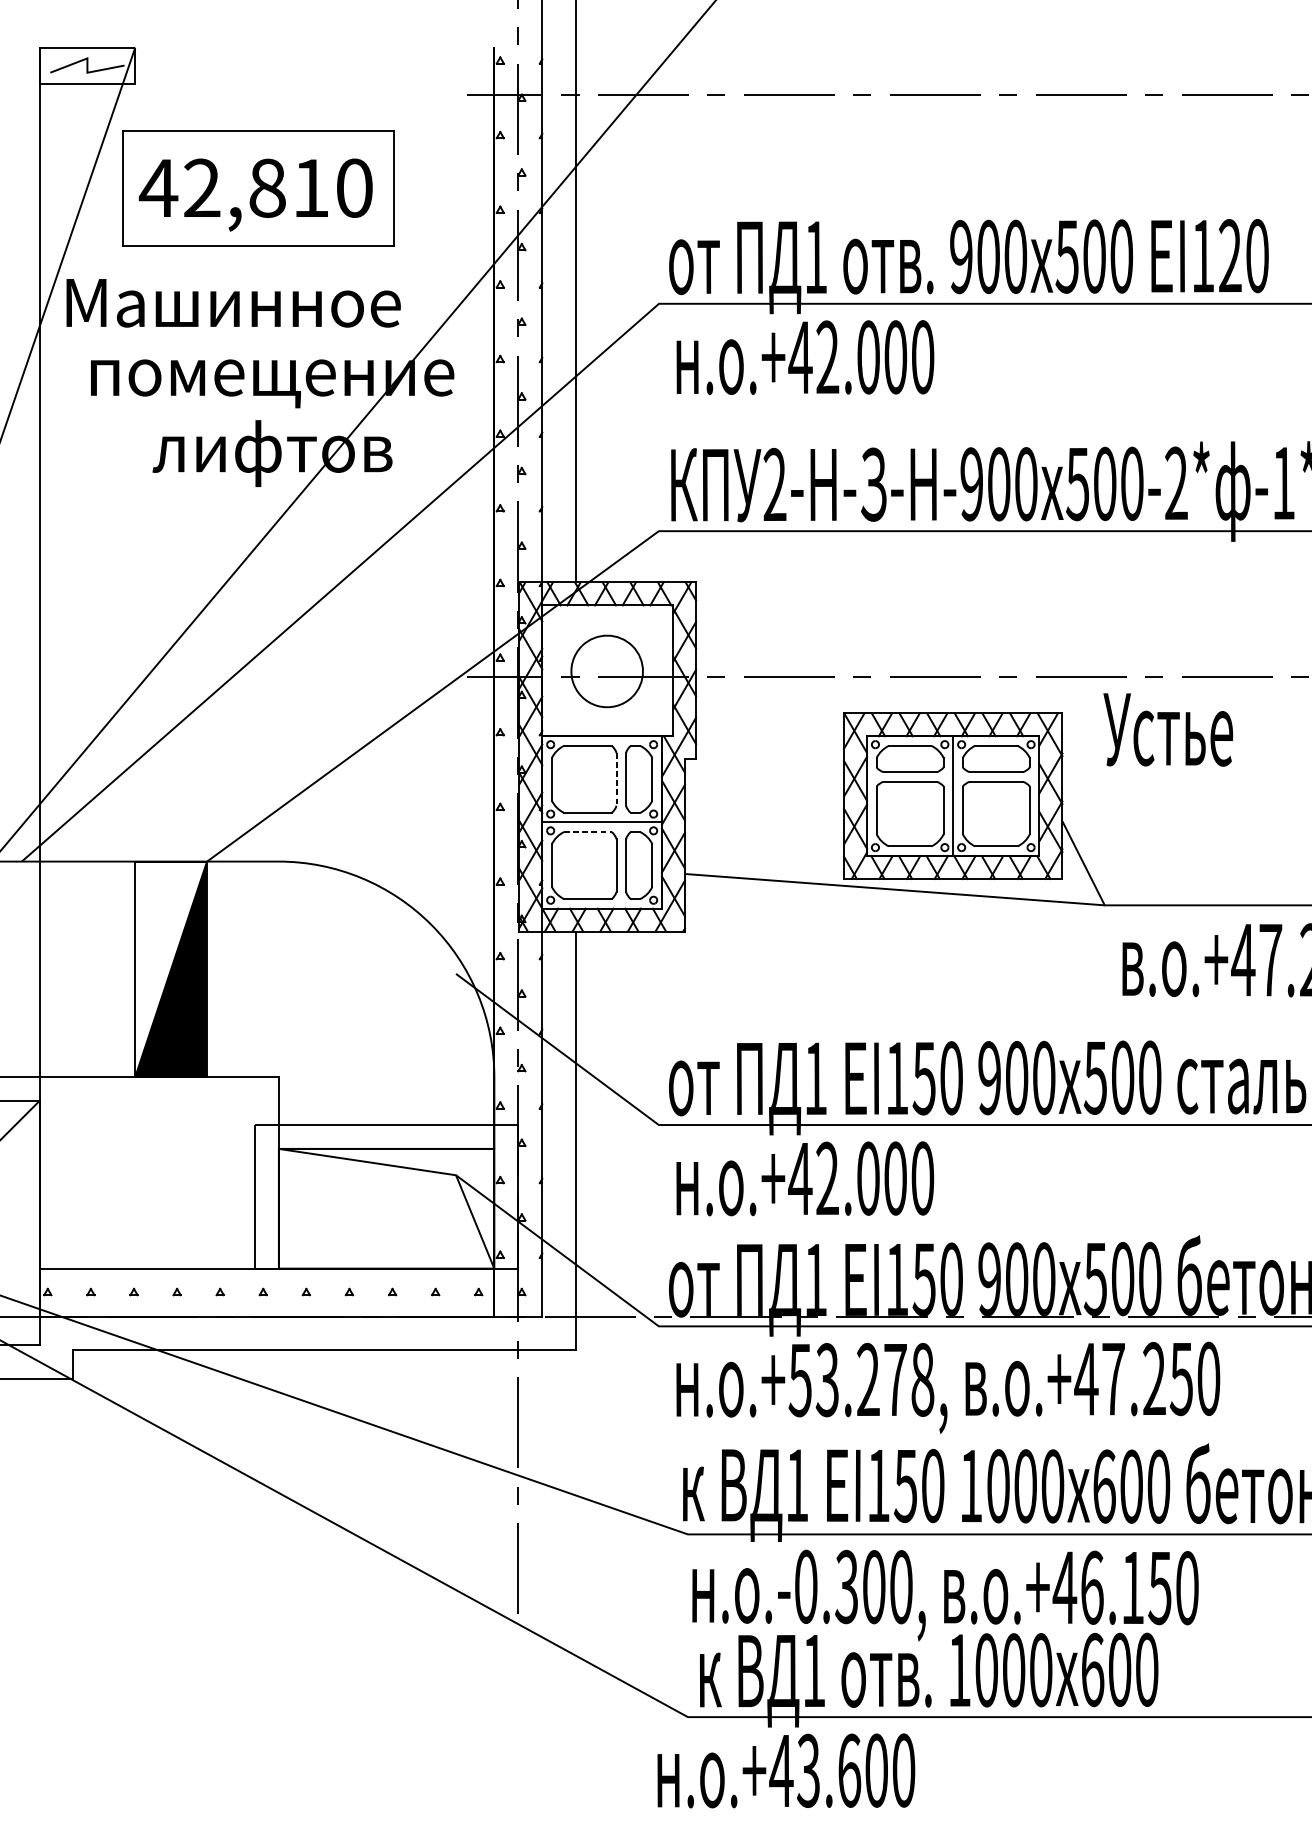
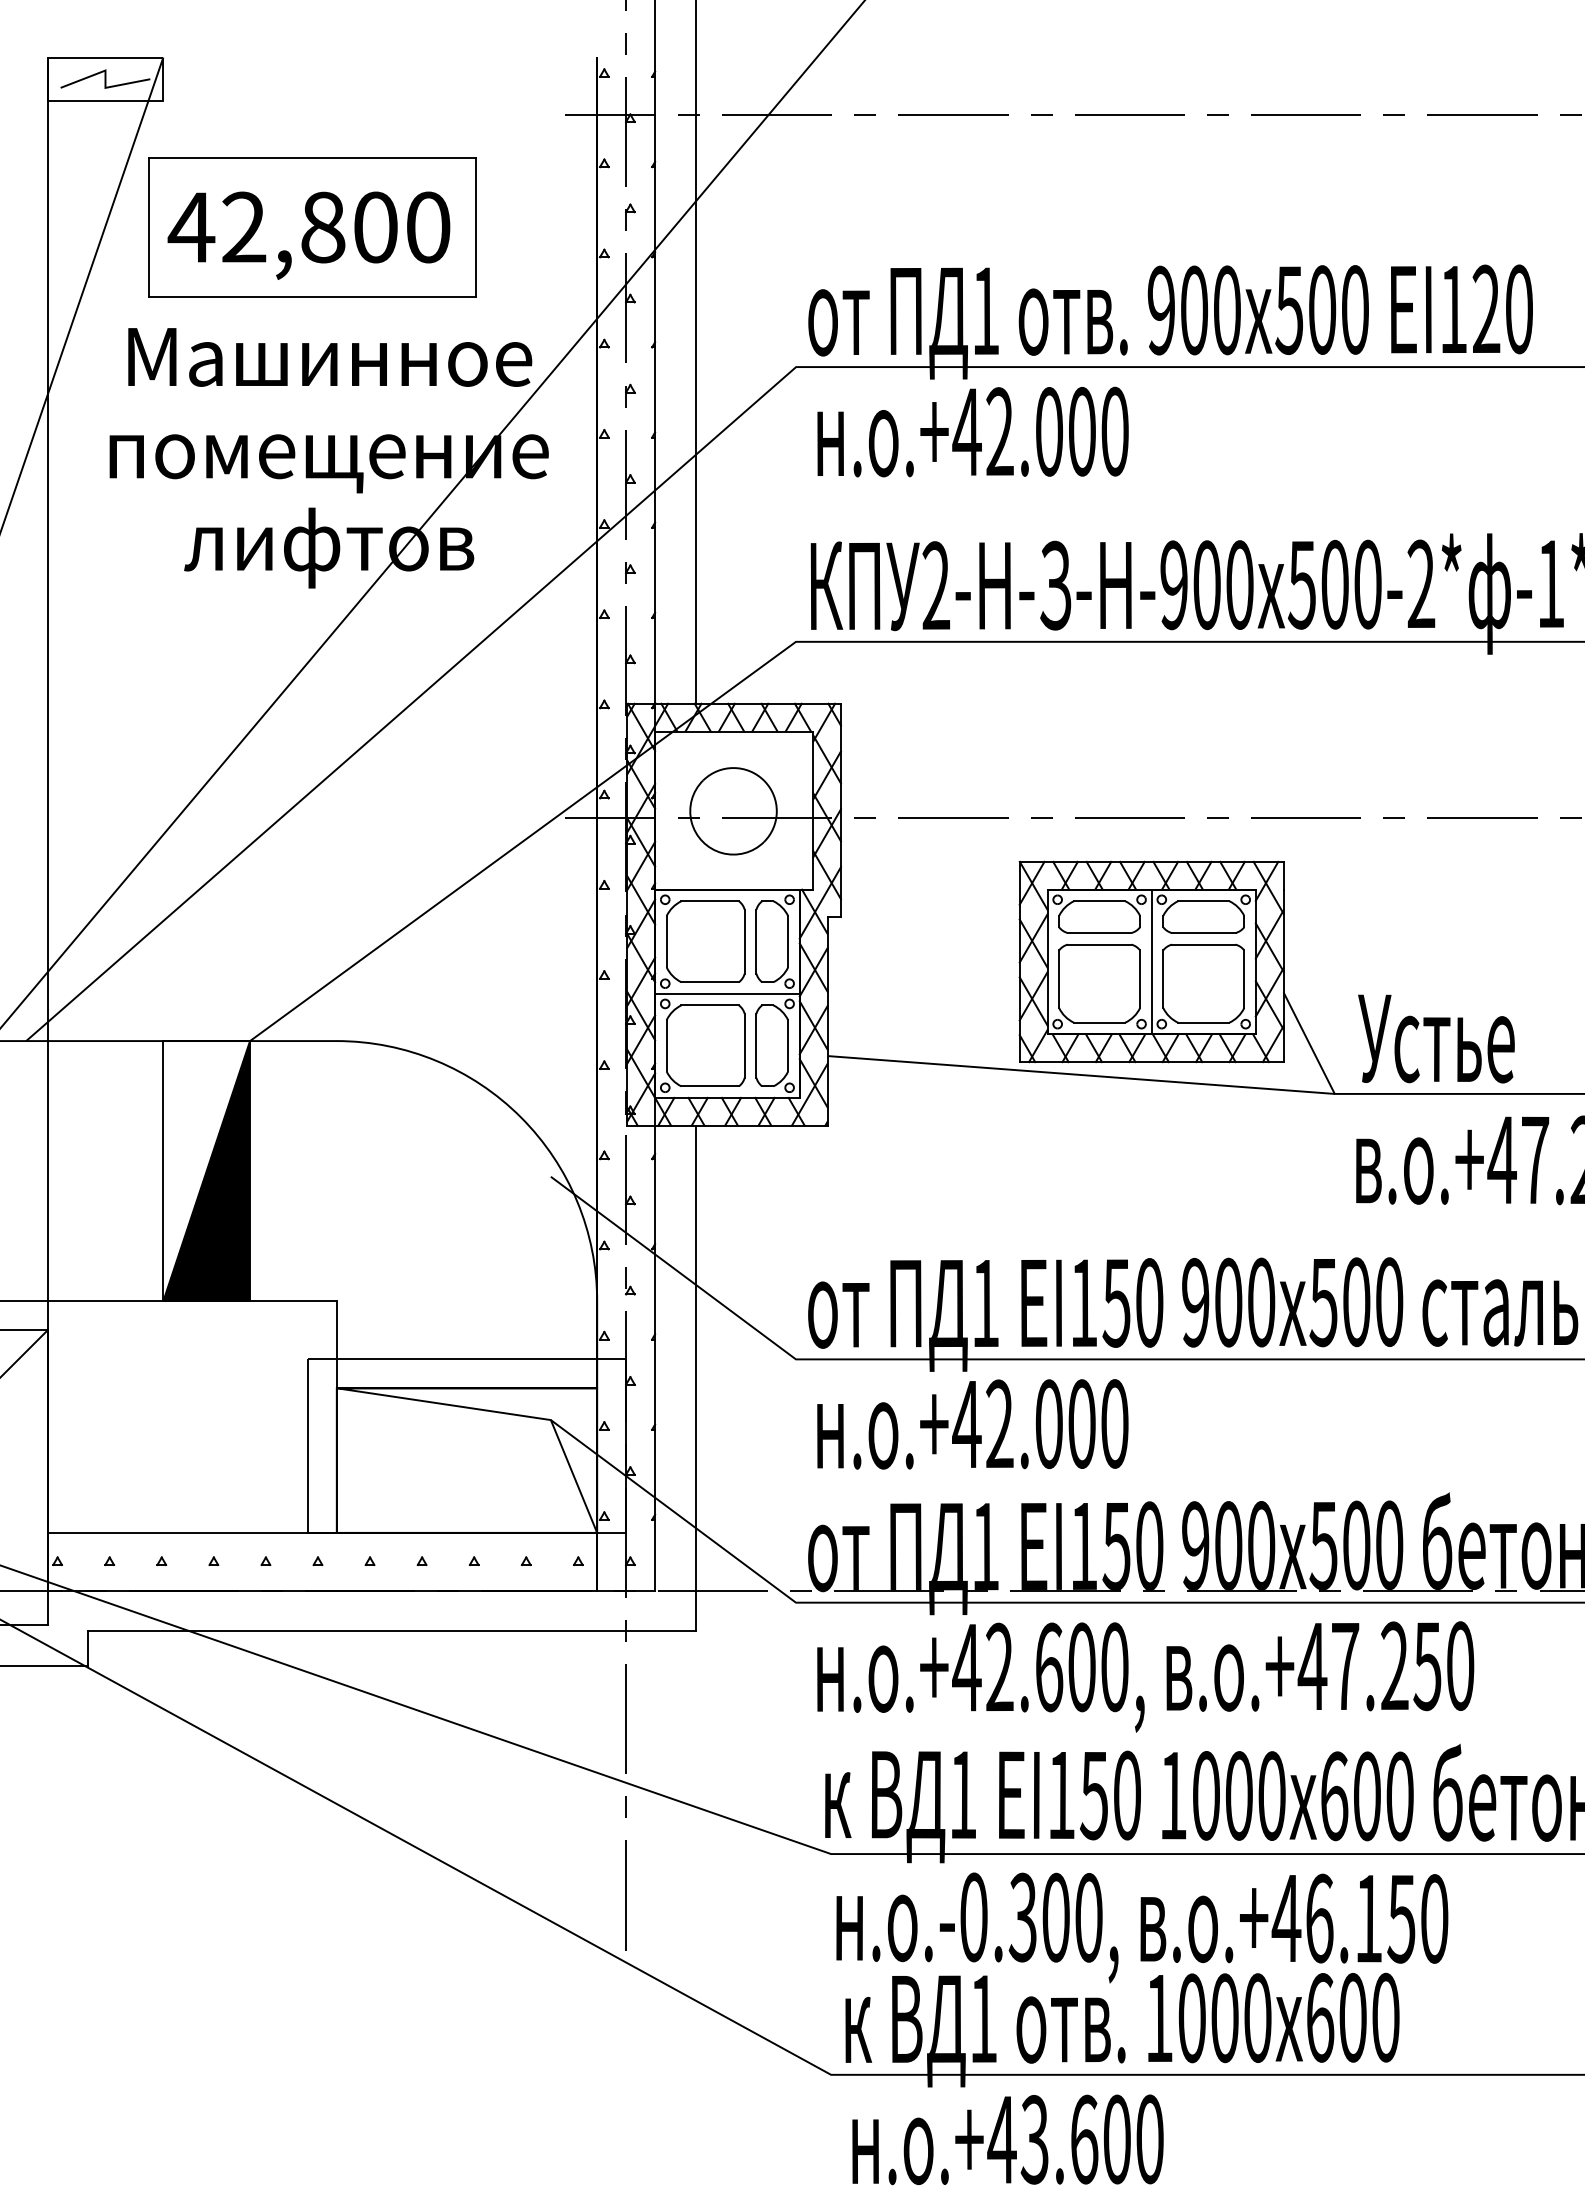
text: (310, 188) -> (375, 227), 42,810 -> 42,800
text: (233, 303) -> (330, 357), moved
text: (1168, 729) -> (1436, 1038), moved
line: (616, 779) -> (744, 941), dashed -> solid
line: (588, 832) -> (710, 1005), dashed -> solid
text: (861, 1380) -> (1040, 1667), .+53.278, -> .+42.600,
text: (785, 1770) -> (1007, 2139), moved

